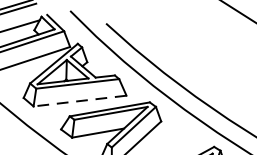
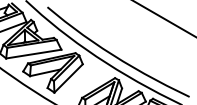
line: (79, 101) -> (33, 54), dashed -> solid

